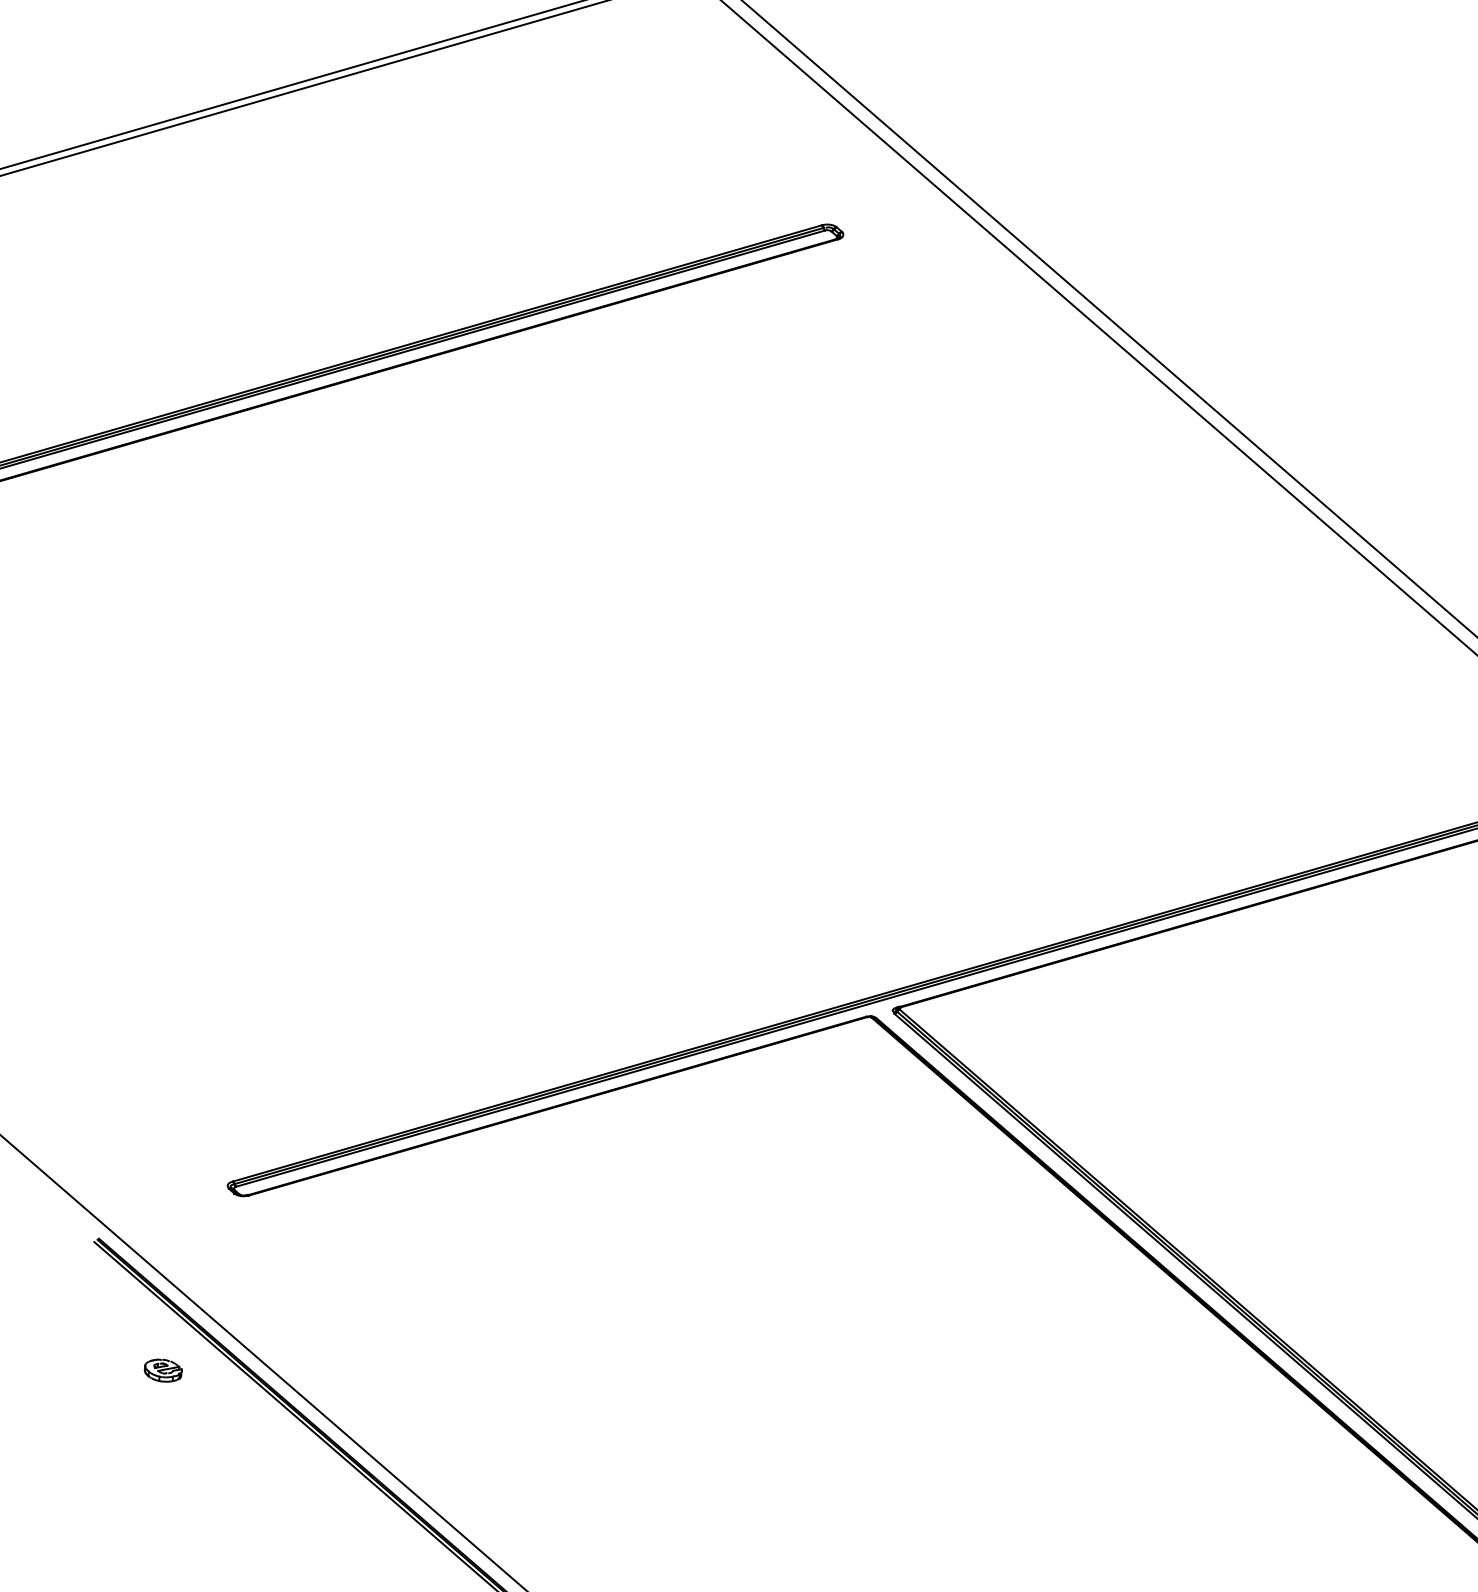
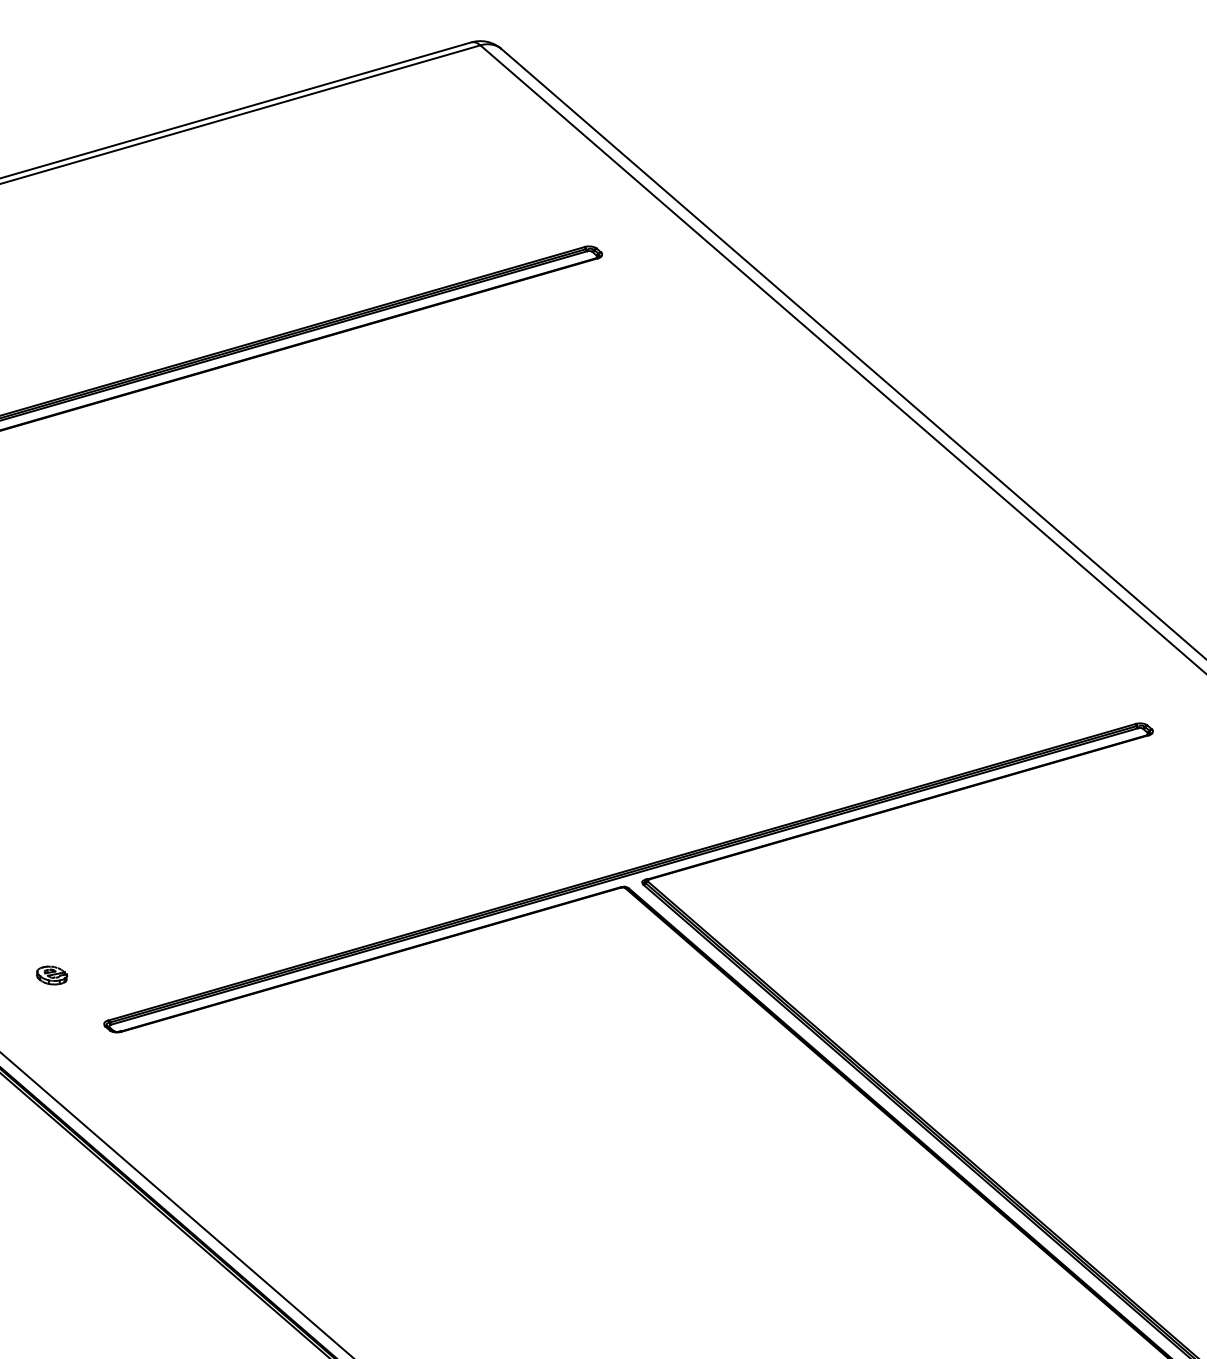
part: (163, 1370) -> (52, 975), moved

